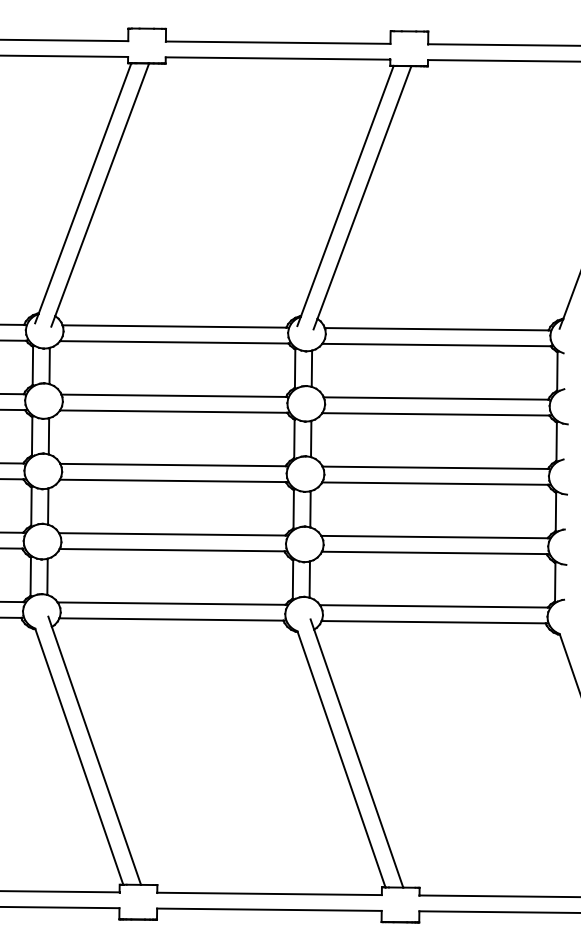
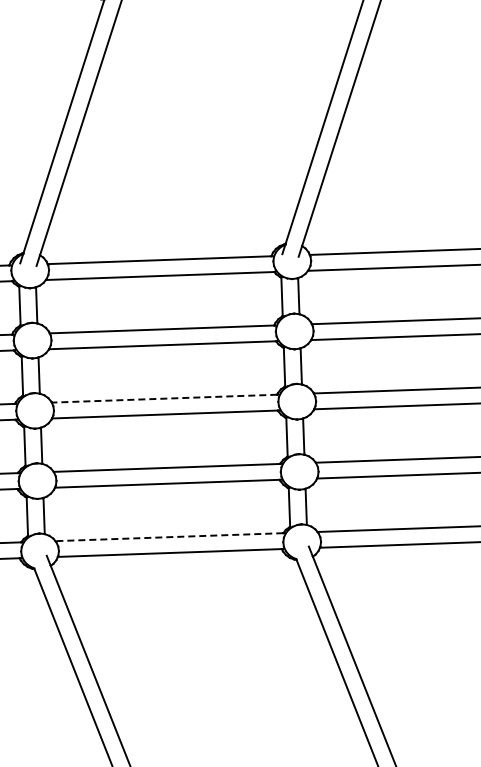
line: (173, 465) -> (164, 399), solid -> dashed
line: (171, 603) -> (169, 537), solid -> dashed

